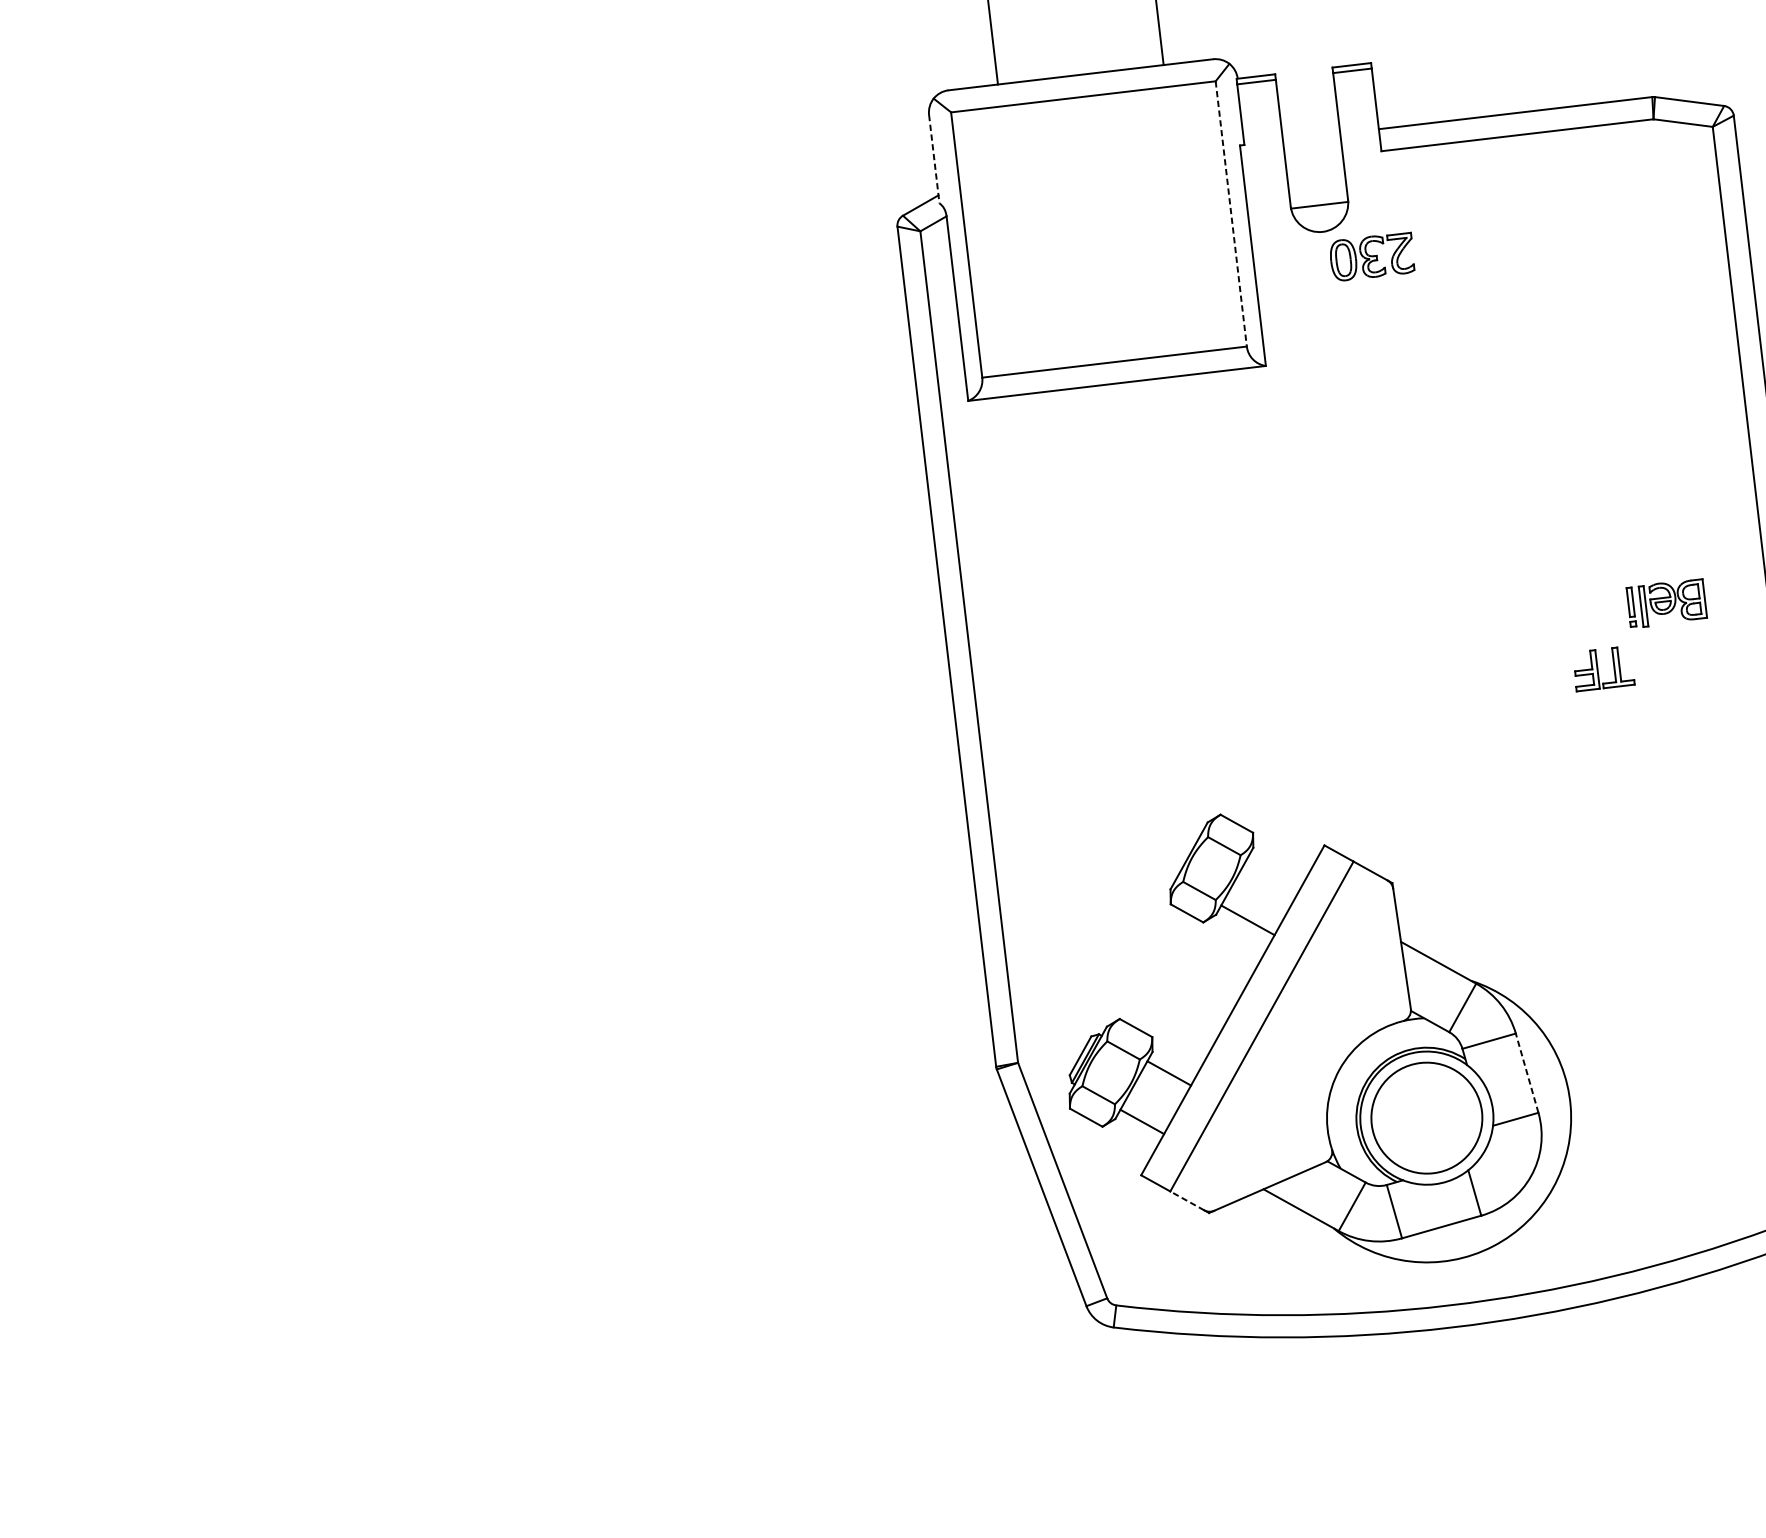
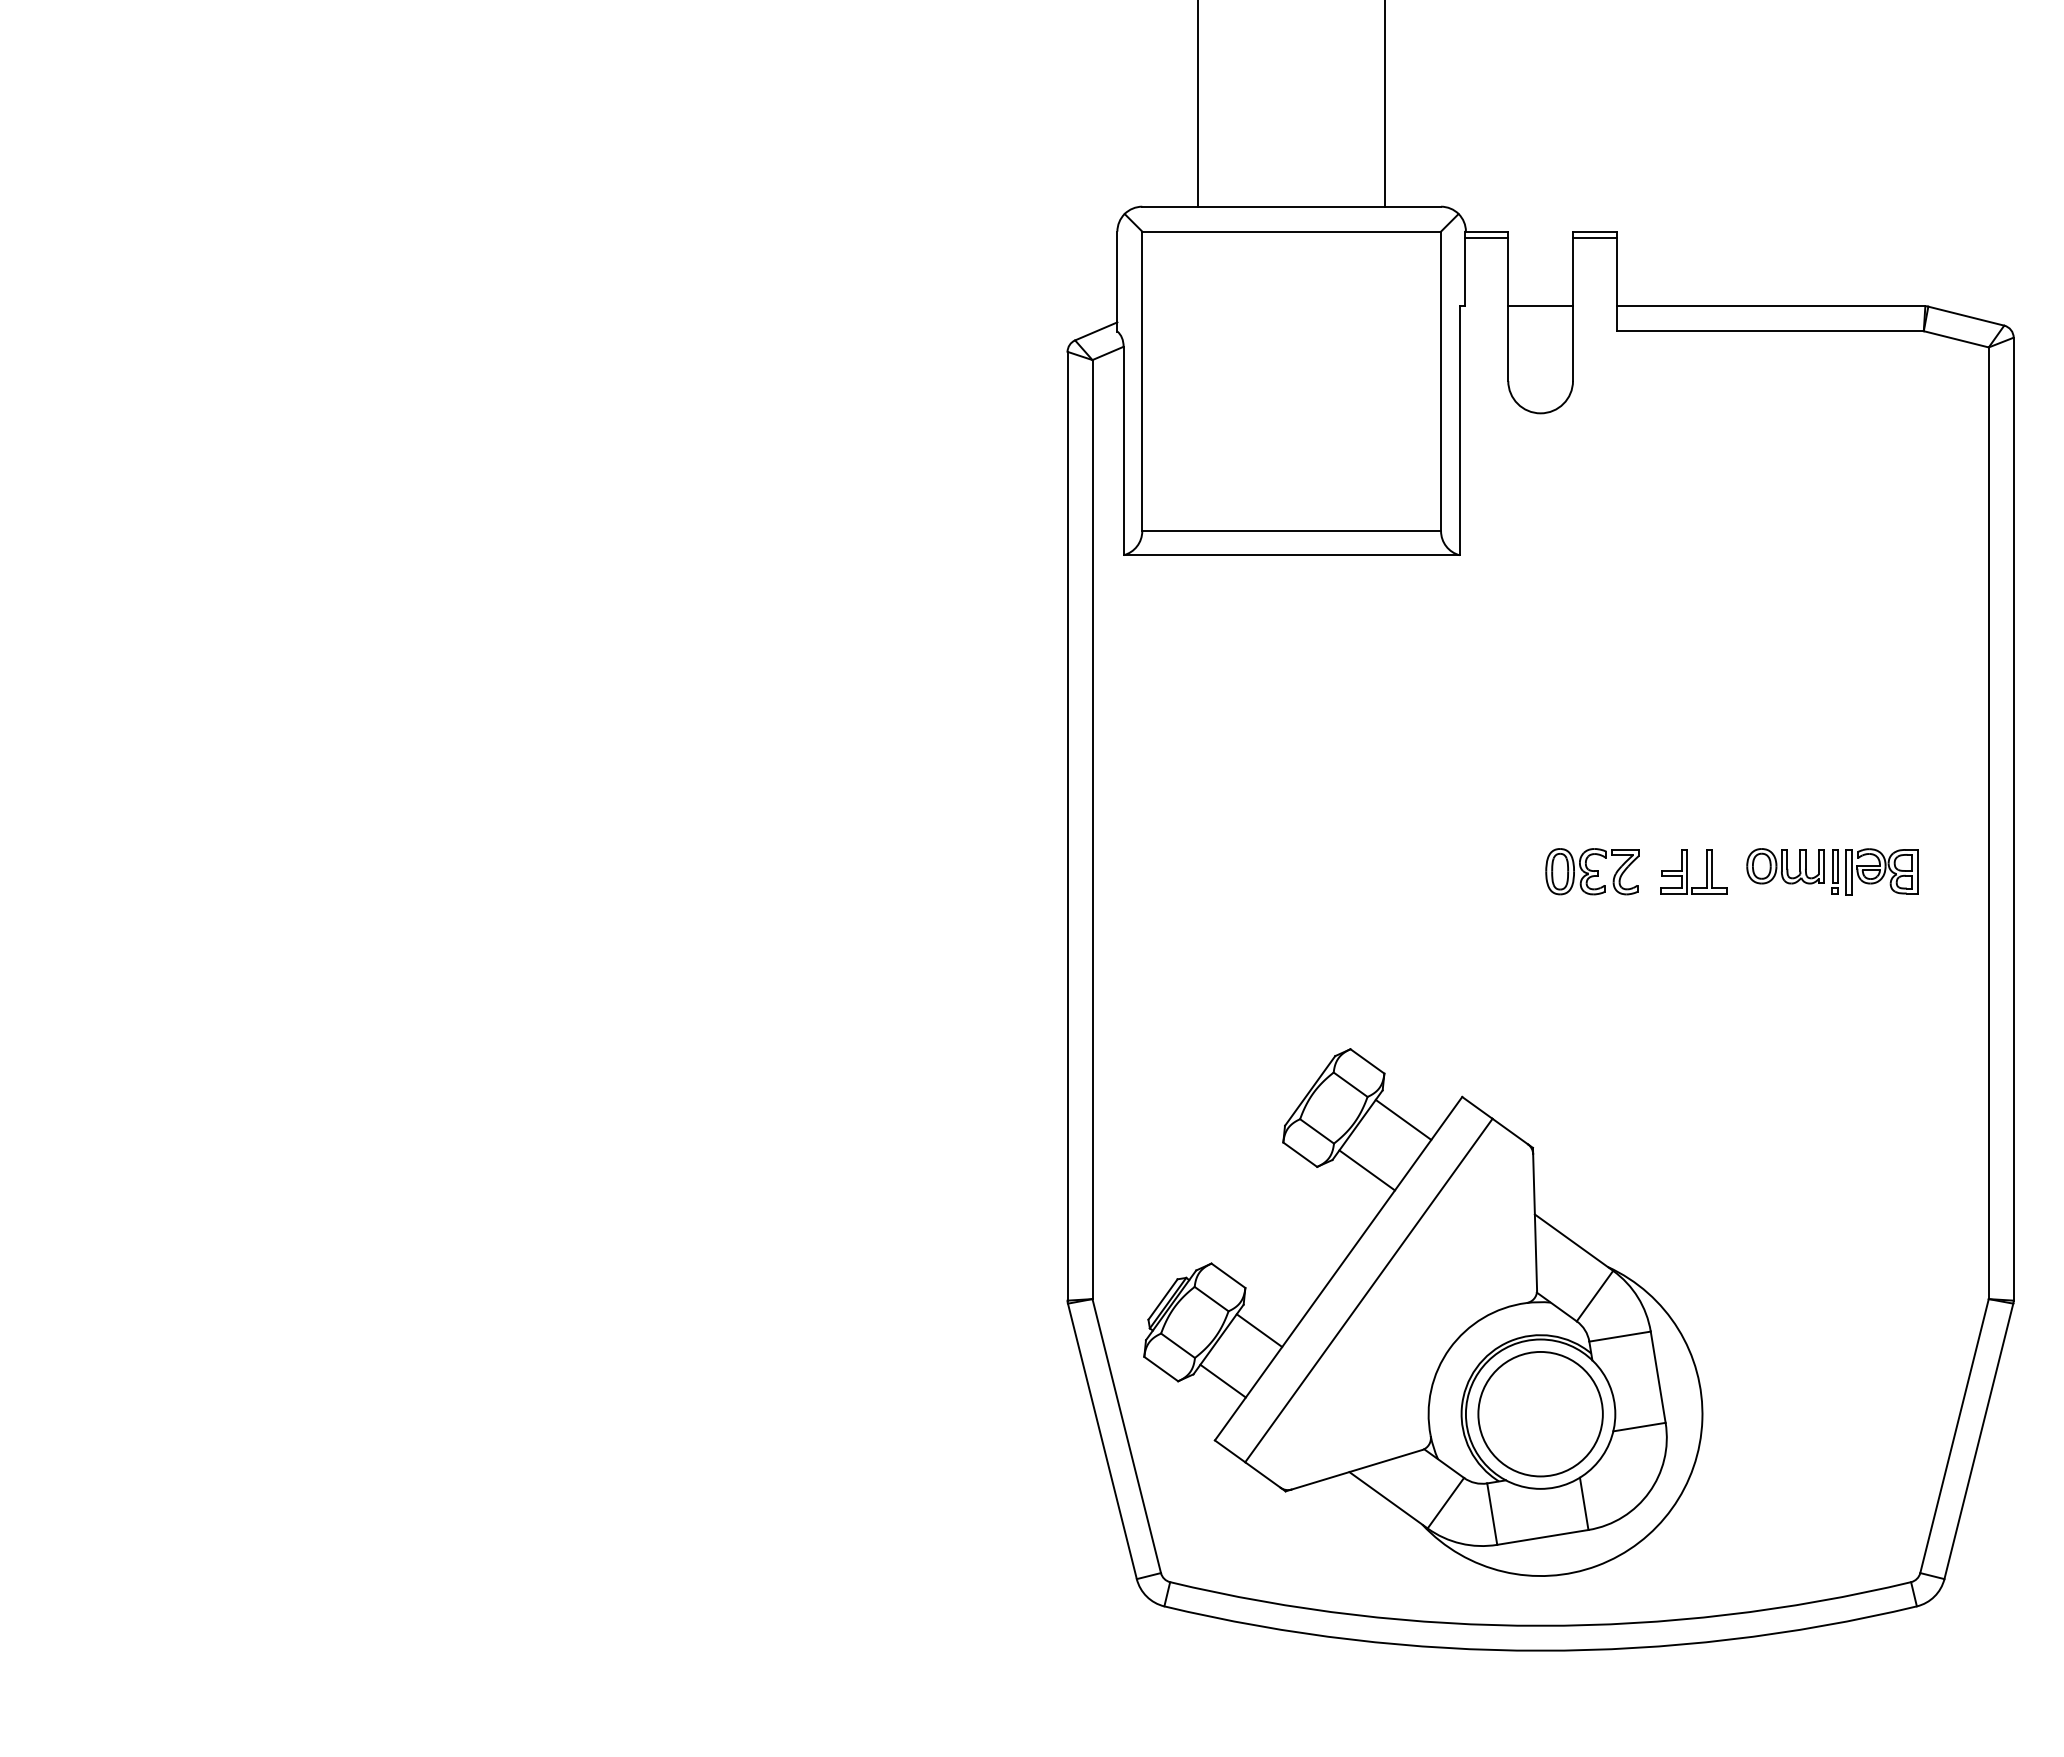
line: (934, 159) -> (1117, 281), dashed -> solid
line: (1319, 205) -> (1540, 306), moved
line: (1231, 213) -> (1441, 381), dashed -> solid
part: (1372, 256) -> (1592, 871), moved
part: (1586, 607) -> (1785, 866), added
part: (1602, 668) -> (1693, 871), moved
line: (1274, 871) -> (1403, 1119), added
line: (1527, 1072) -> (1658, 1376), dashed -> solid
line: (1186, 1201) -> (1262, 1475), dashed -> solid

